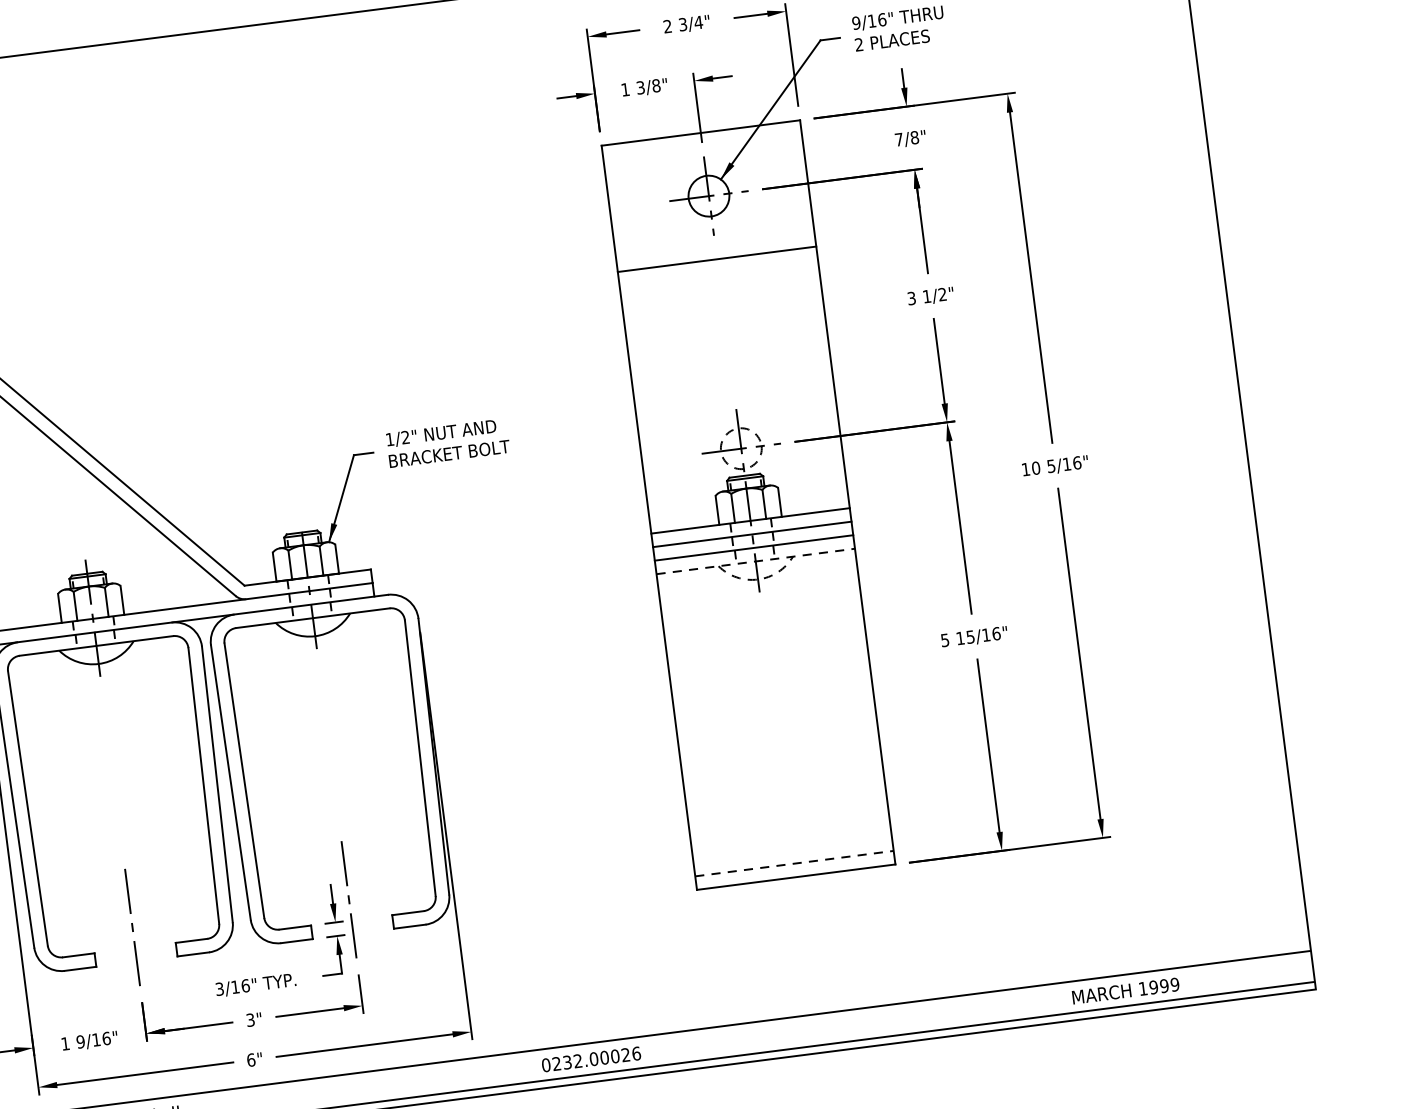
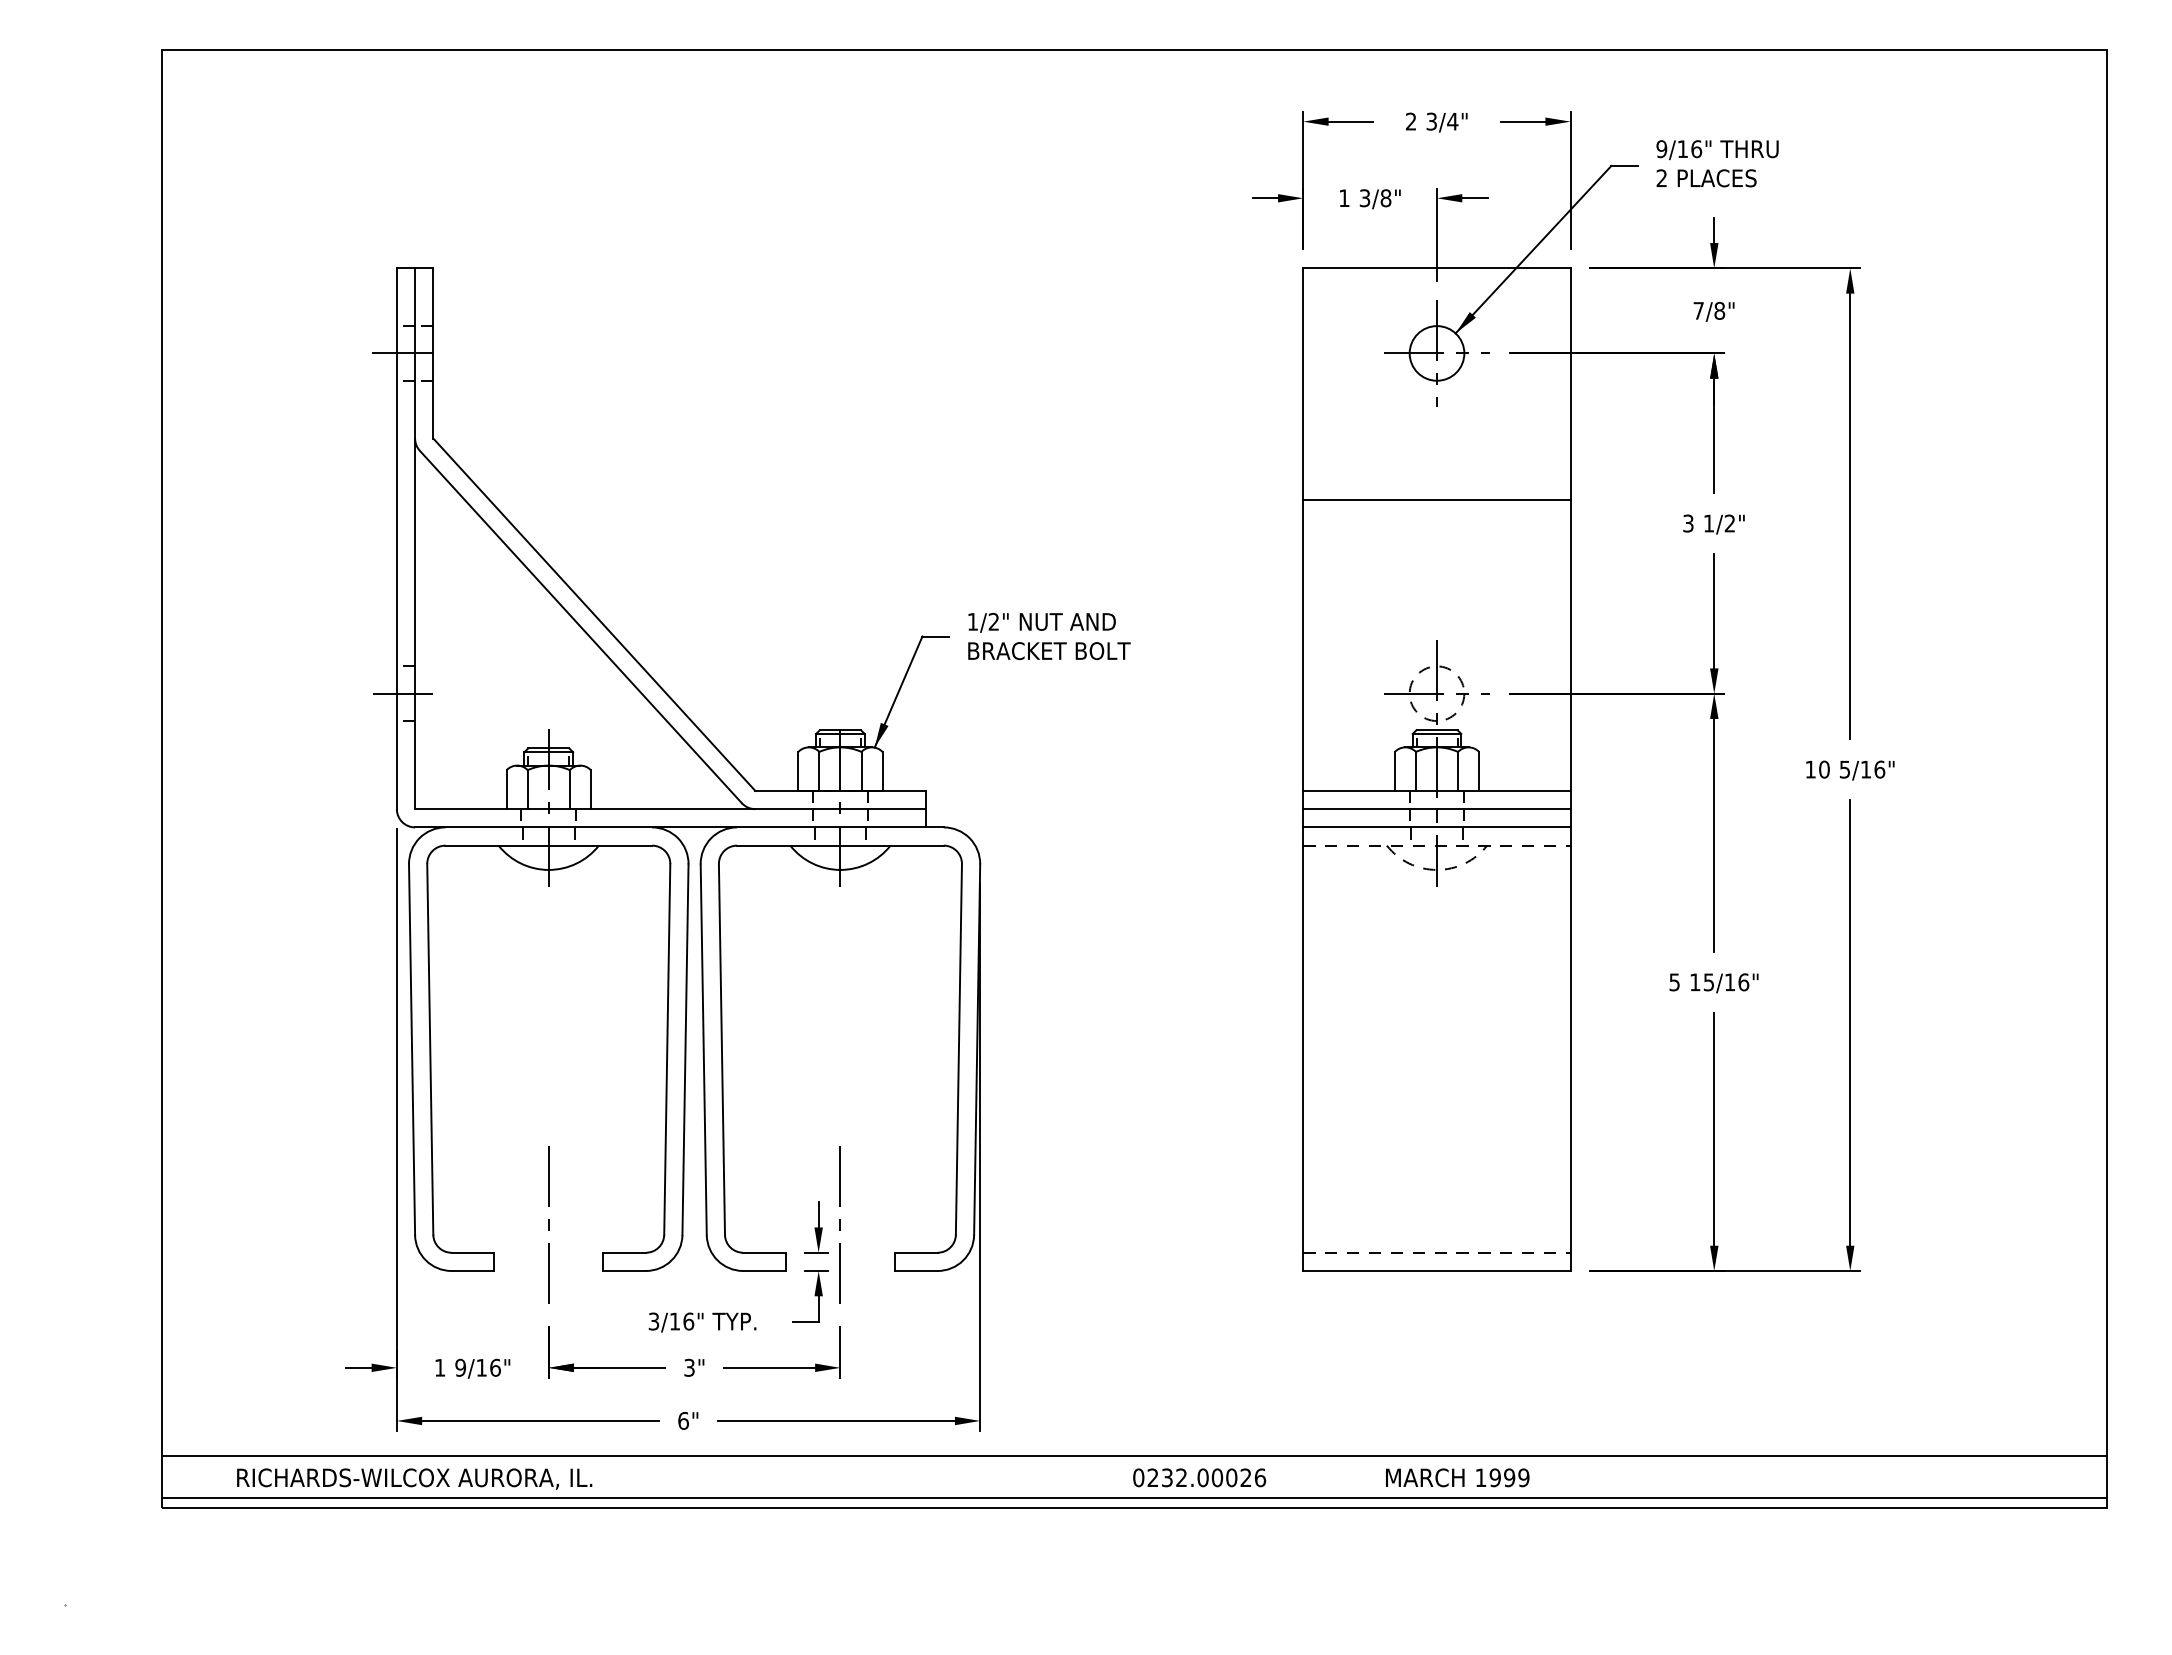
line: (716, 259) -> (1436, 499), moved
text: (1125, 990) -> (1457, 1477), moved
text: (591, 1059) -> (1199, 1477), moved

